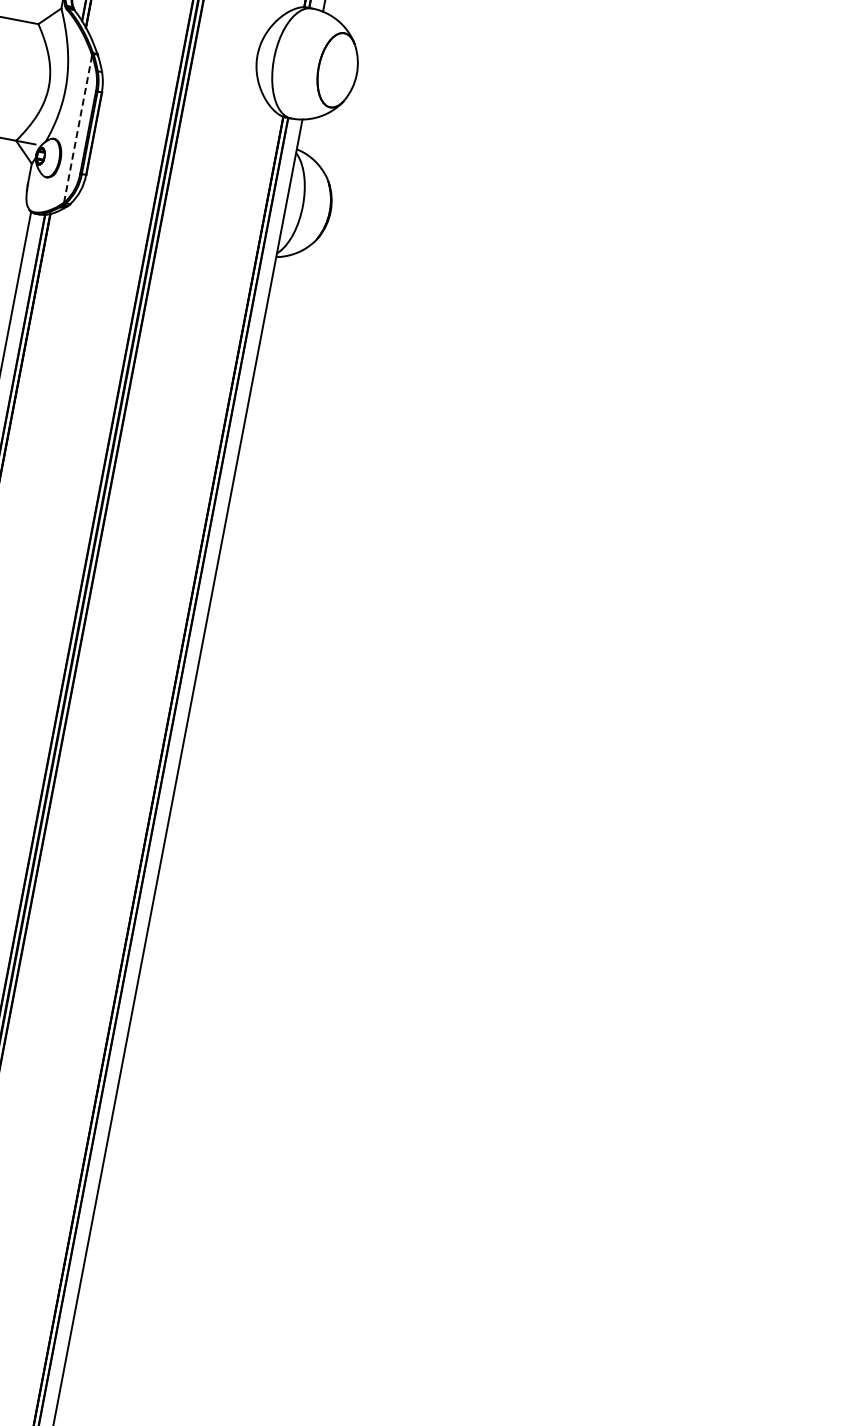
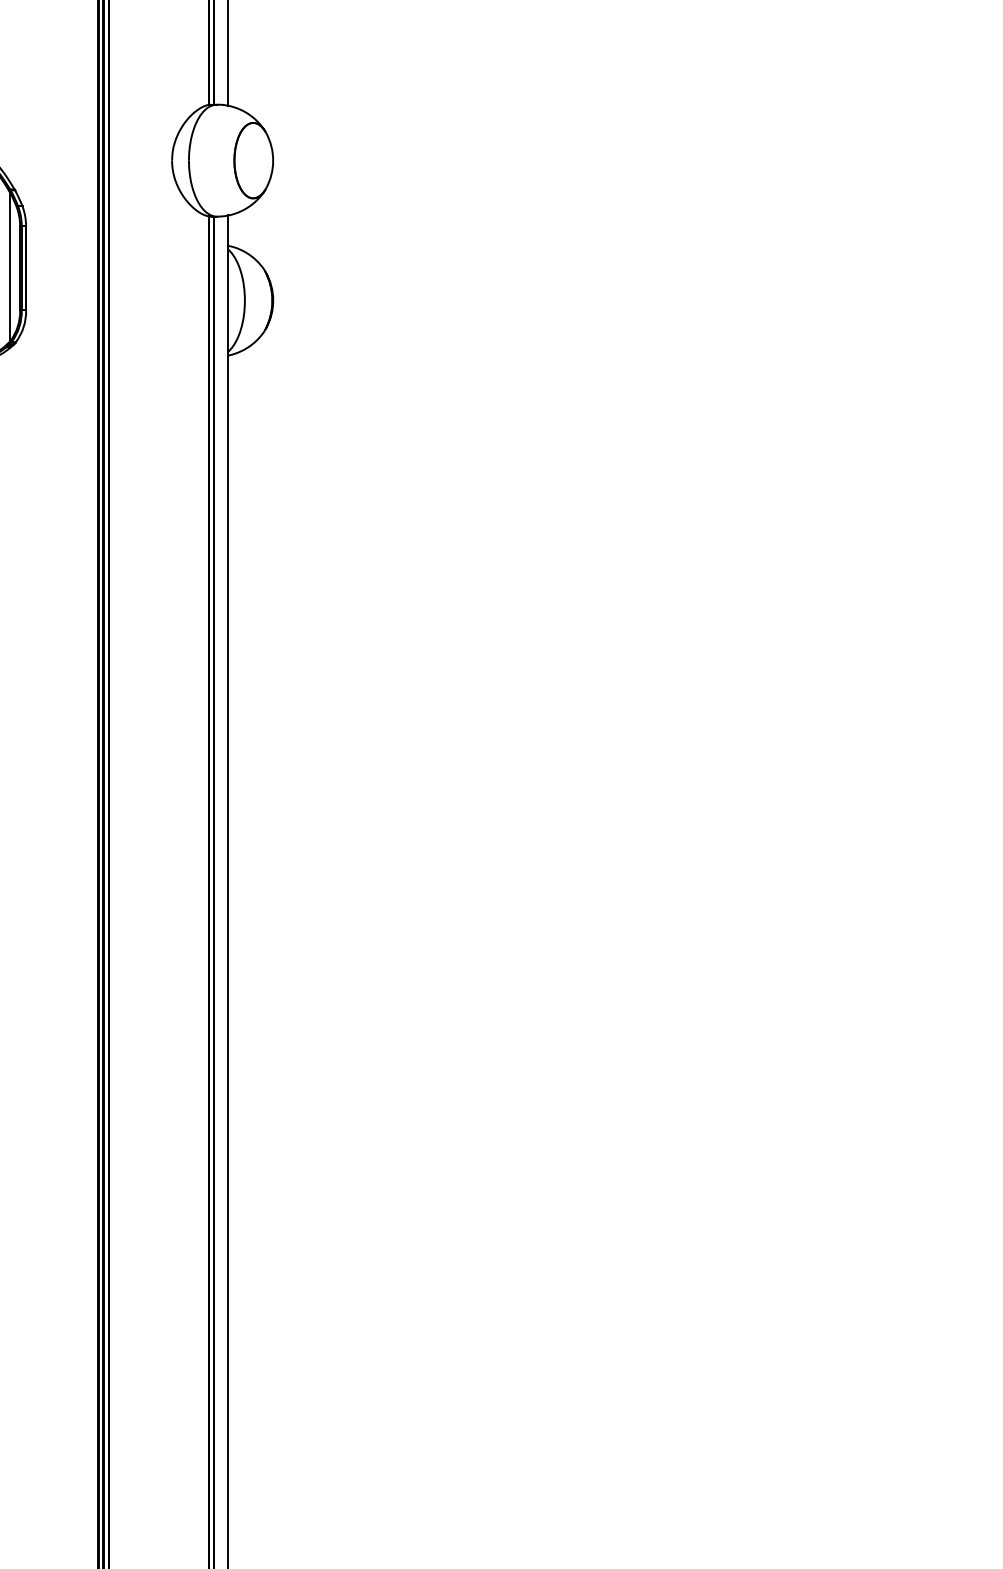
line: (78, 128) -> (9, 266), dashed -> solid

